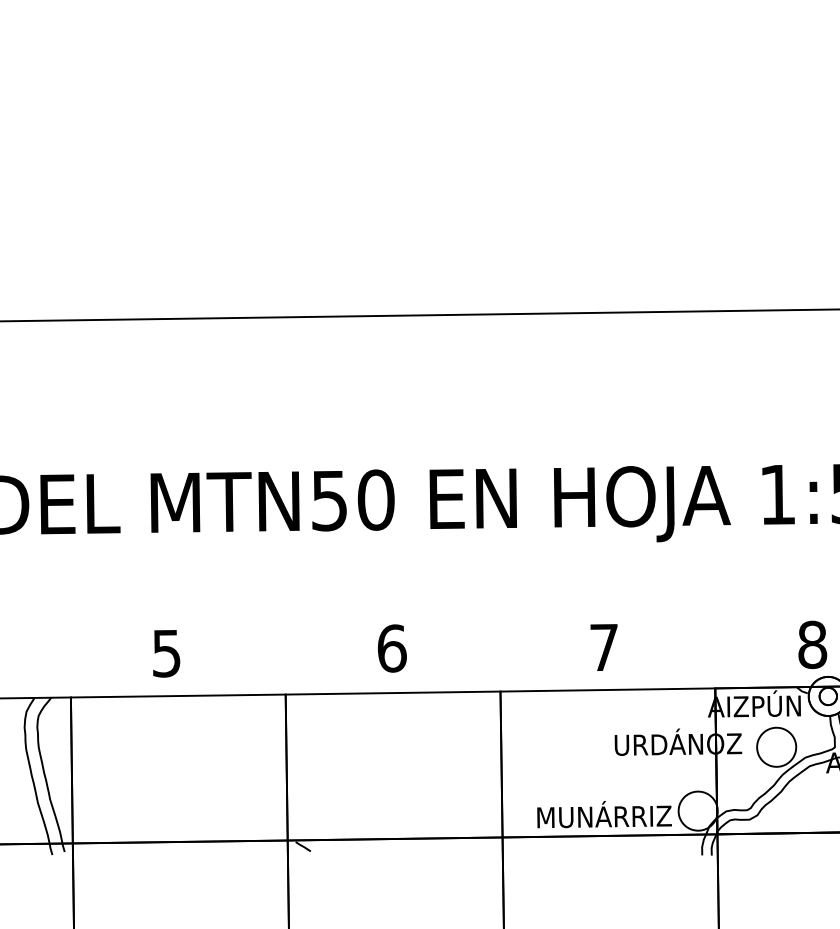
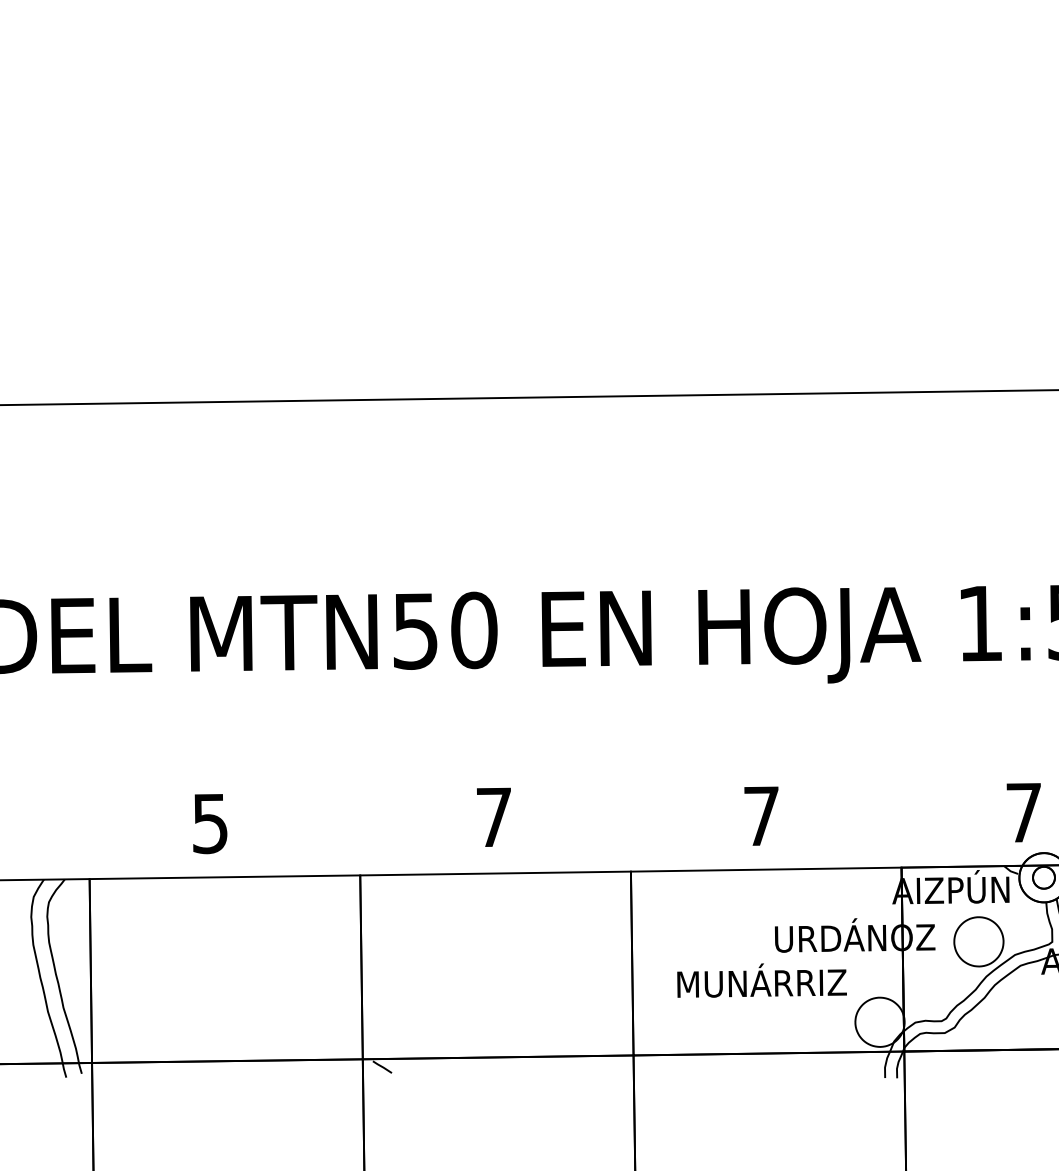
text: (812, 644) -> (1024, 812), 8 -> 7
text: (392, 648) -> (494, 817), 6 -> 7
text: (604, 814) -> (761, 980), moved

